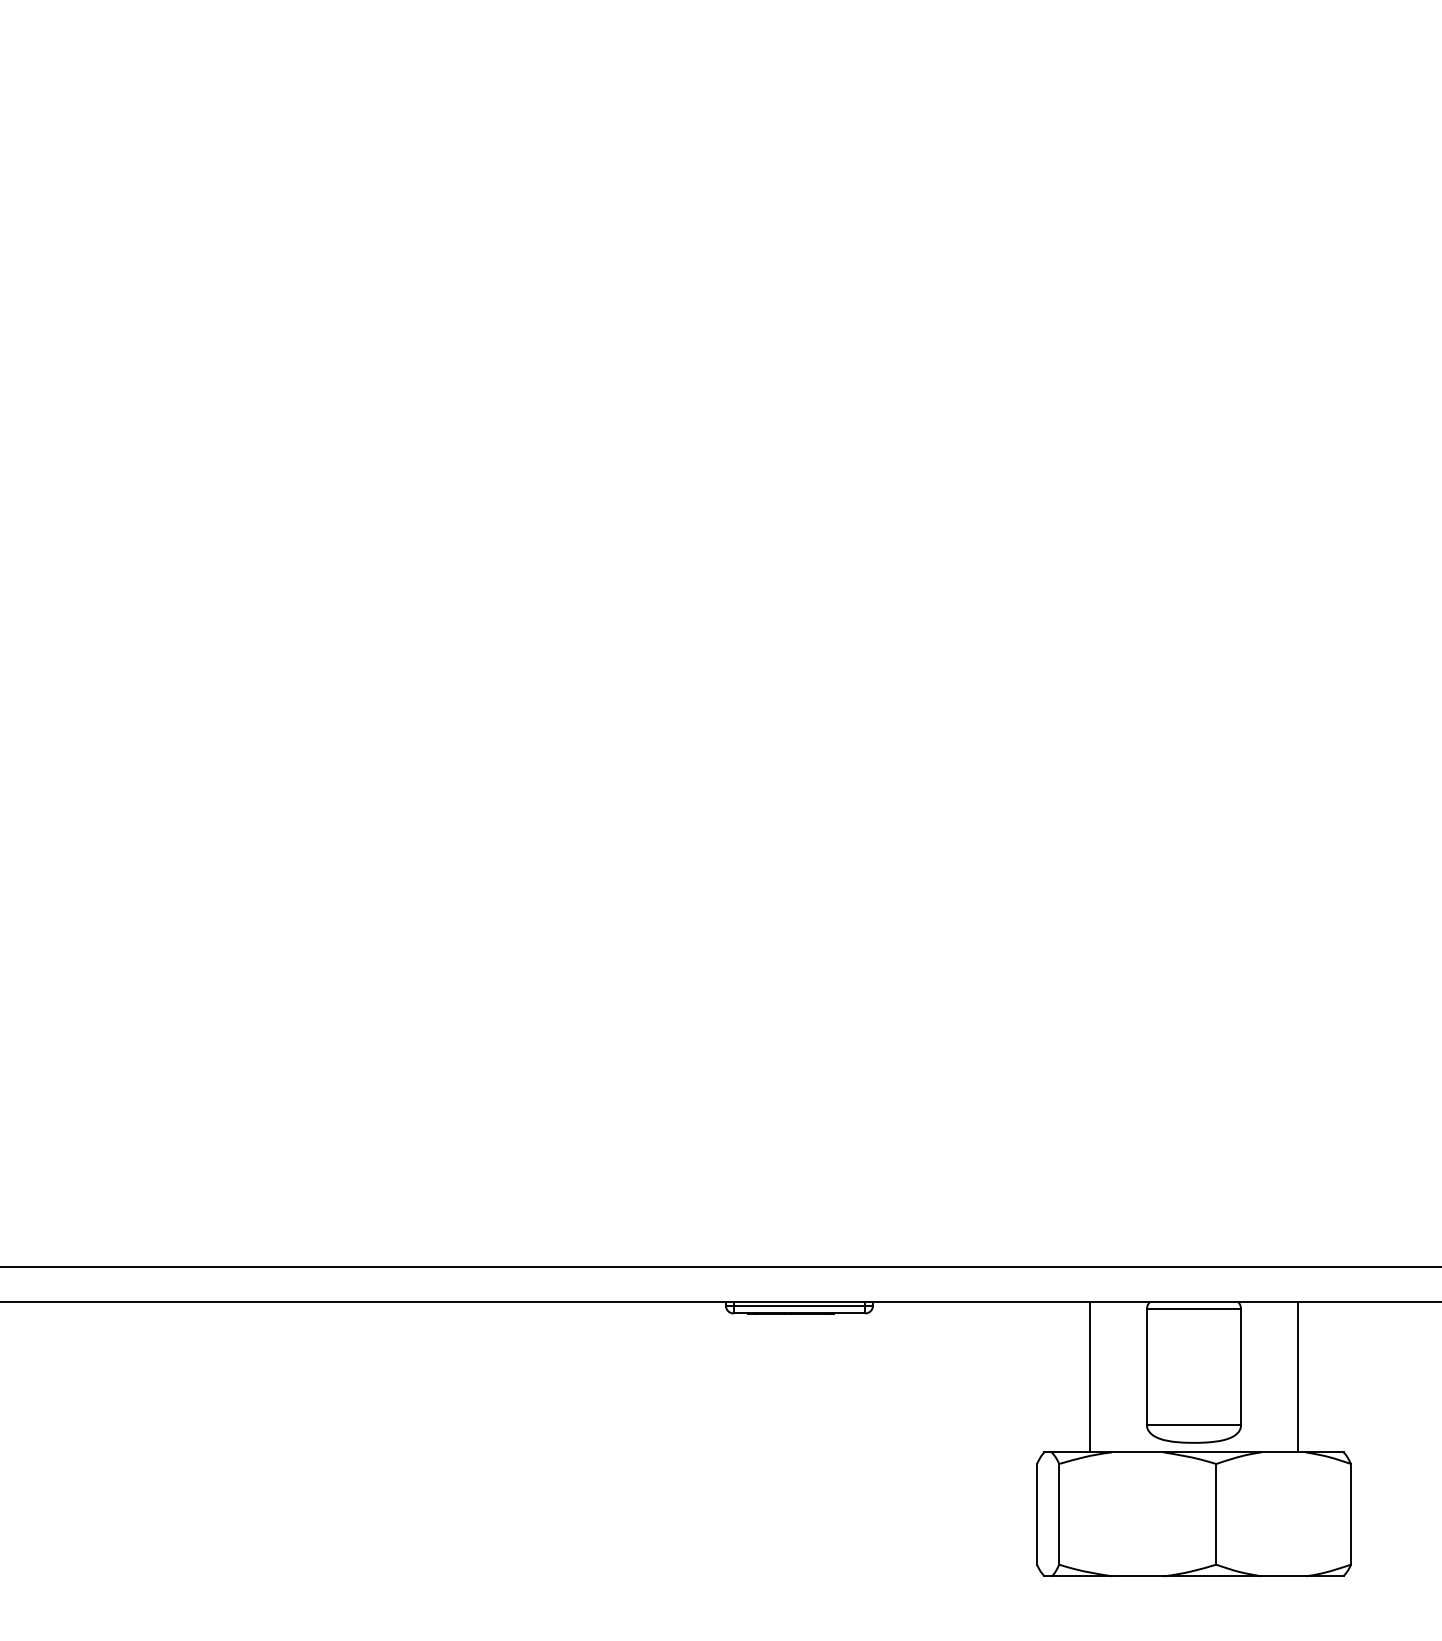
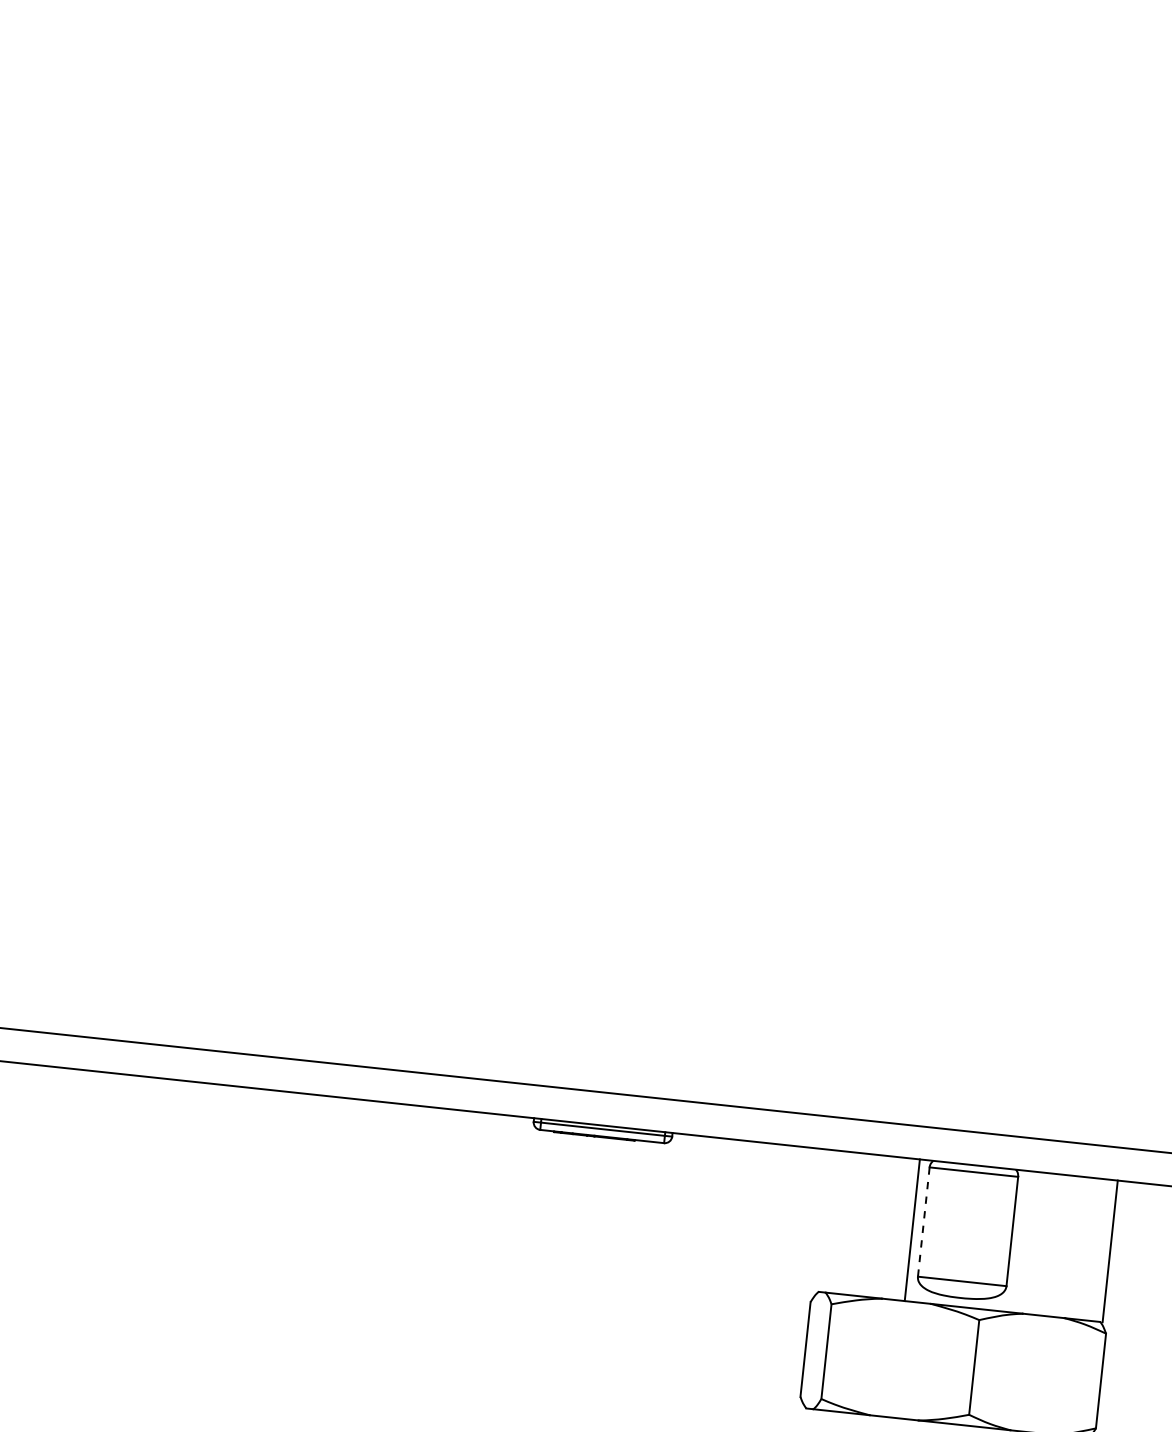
line: (1146, 1367) -> (923, 1222), solid -> dashed
line: (1089, 1376) -> (912, 1229), moved
line: (1298, 1376) -> (1110, 1250), moved

